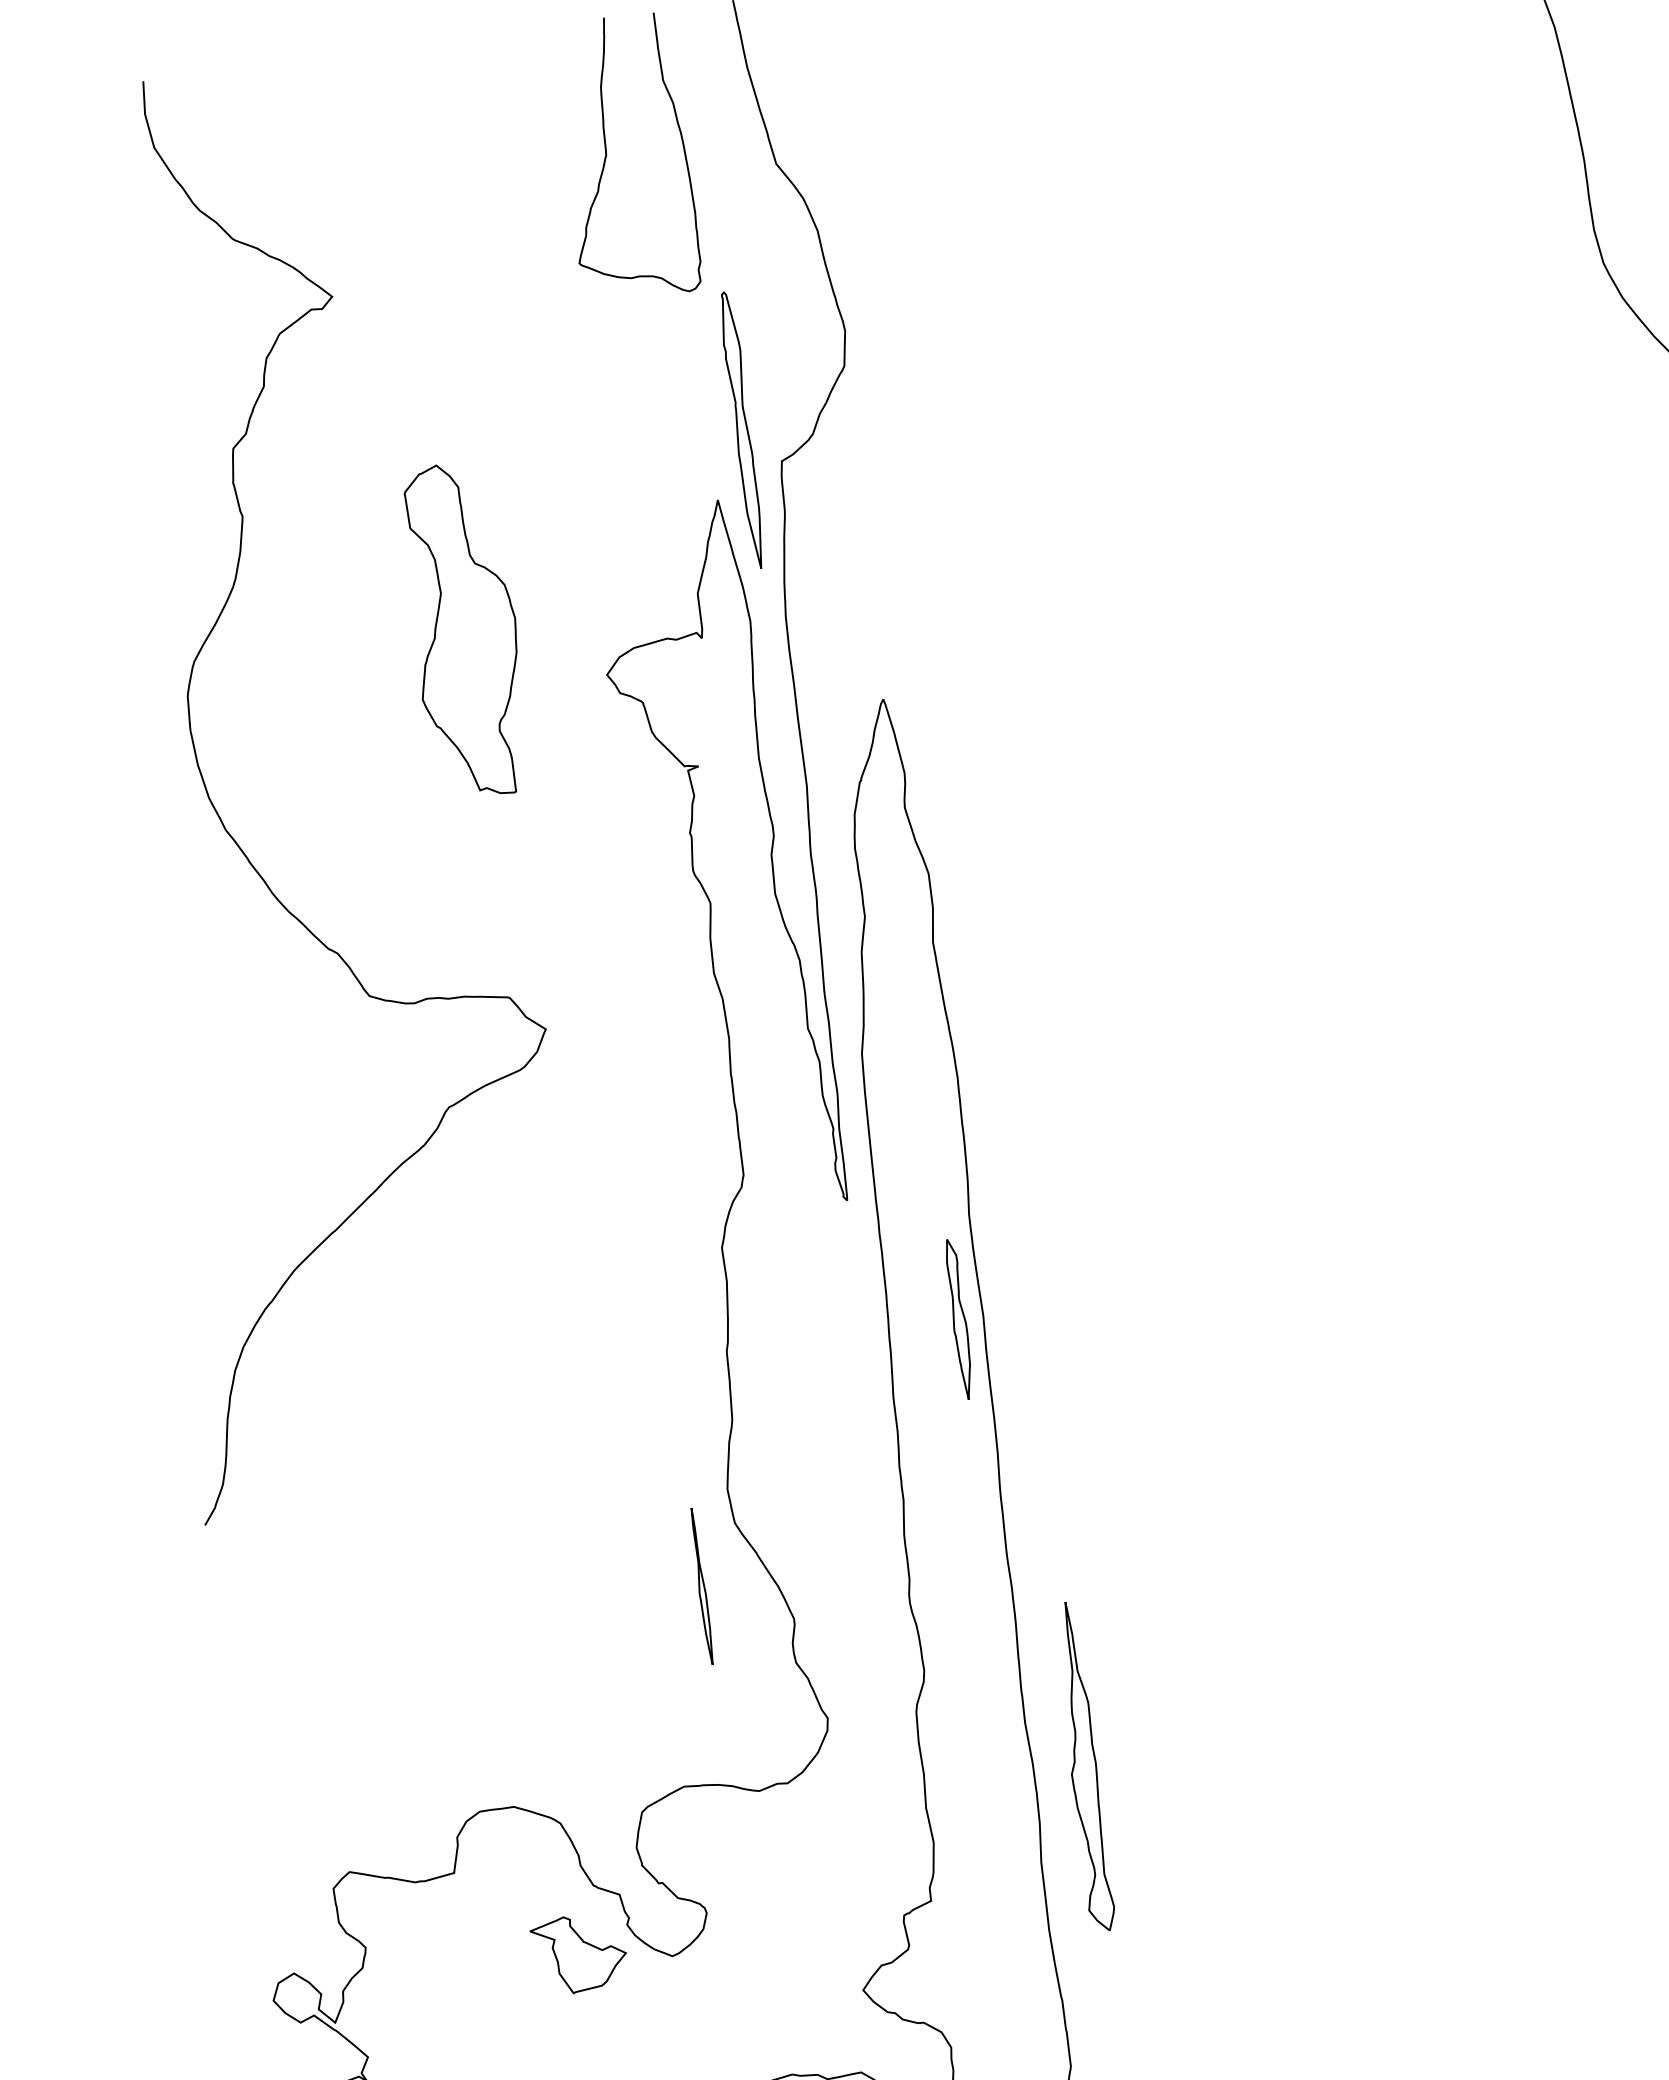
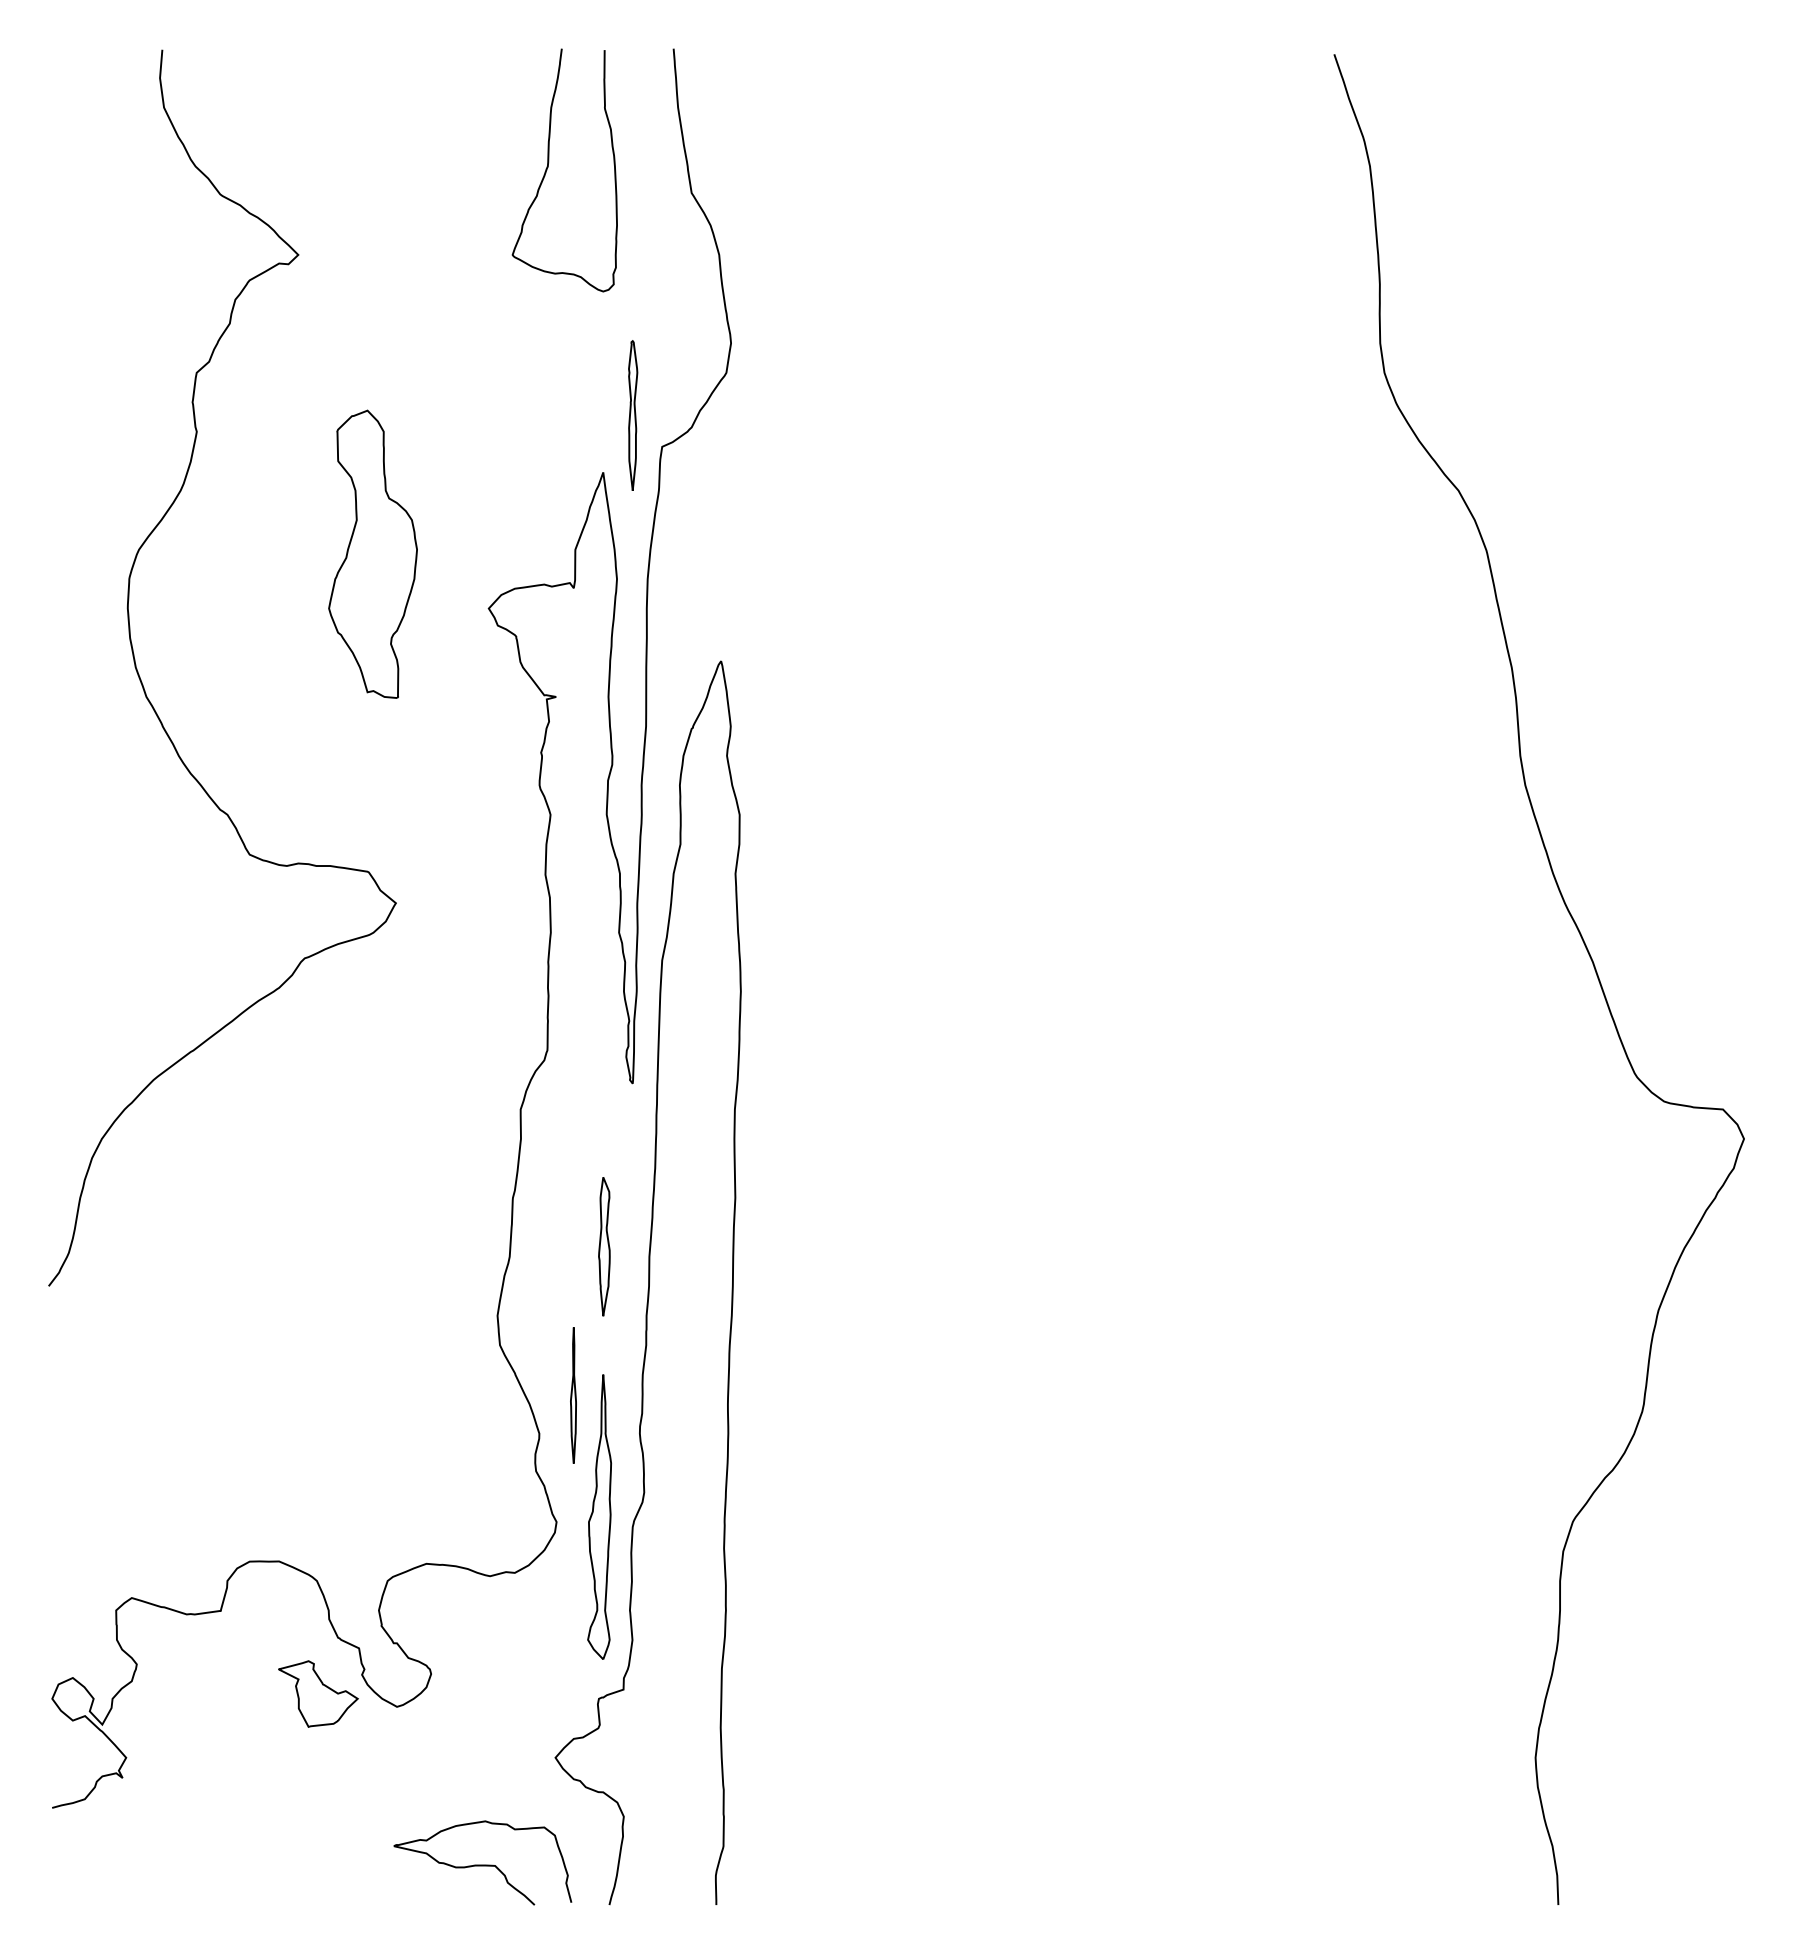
part: (743, 429) -> (633, 415), size x0.62
part: (959, 1319) -> (604, 1246), moved
part: (701, 1586) -> (573, 1395), moved
part: (1083, 1766) -> (599, 1516), moved

